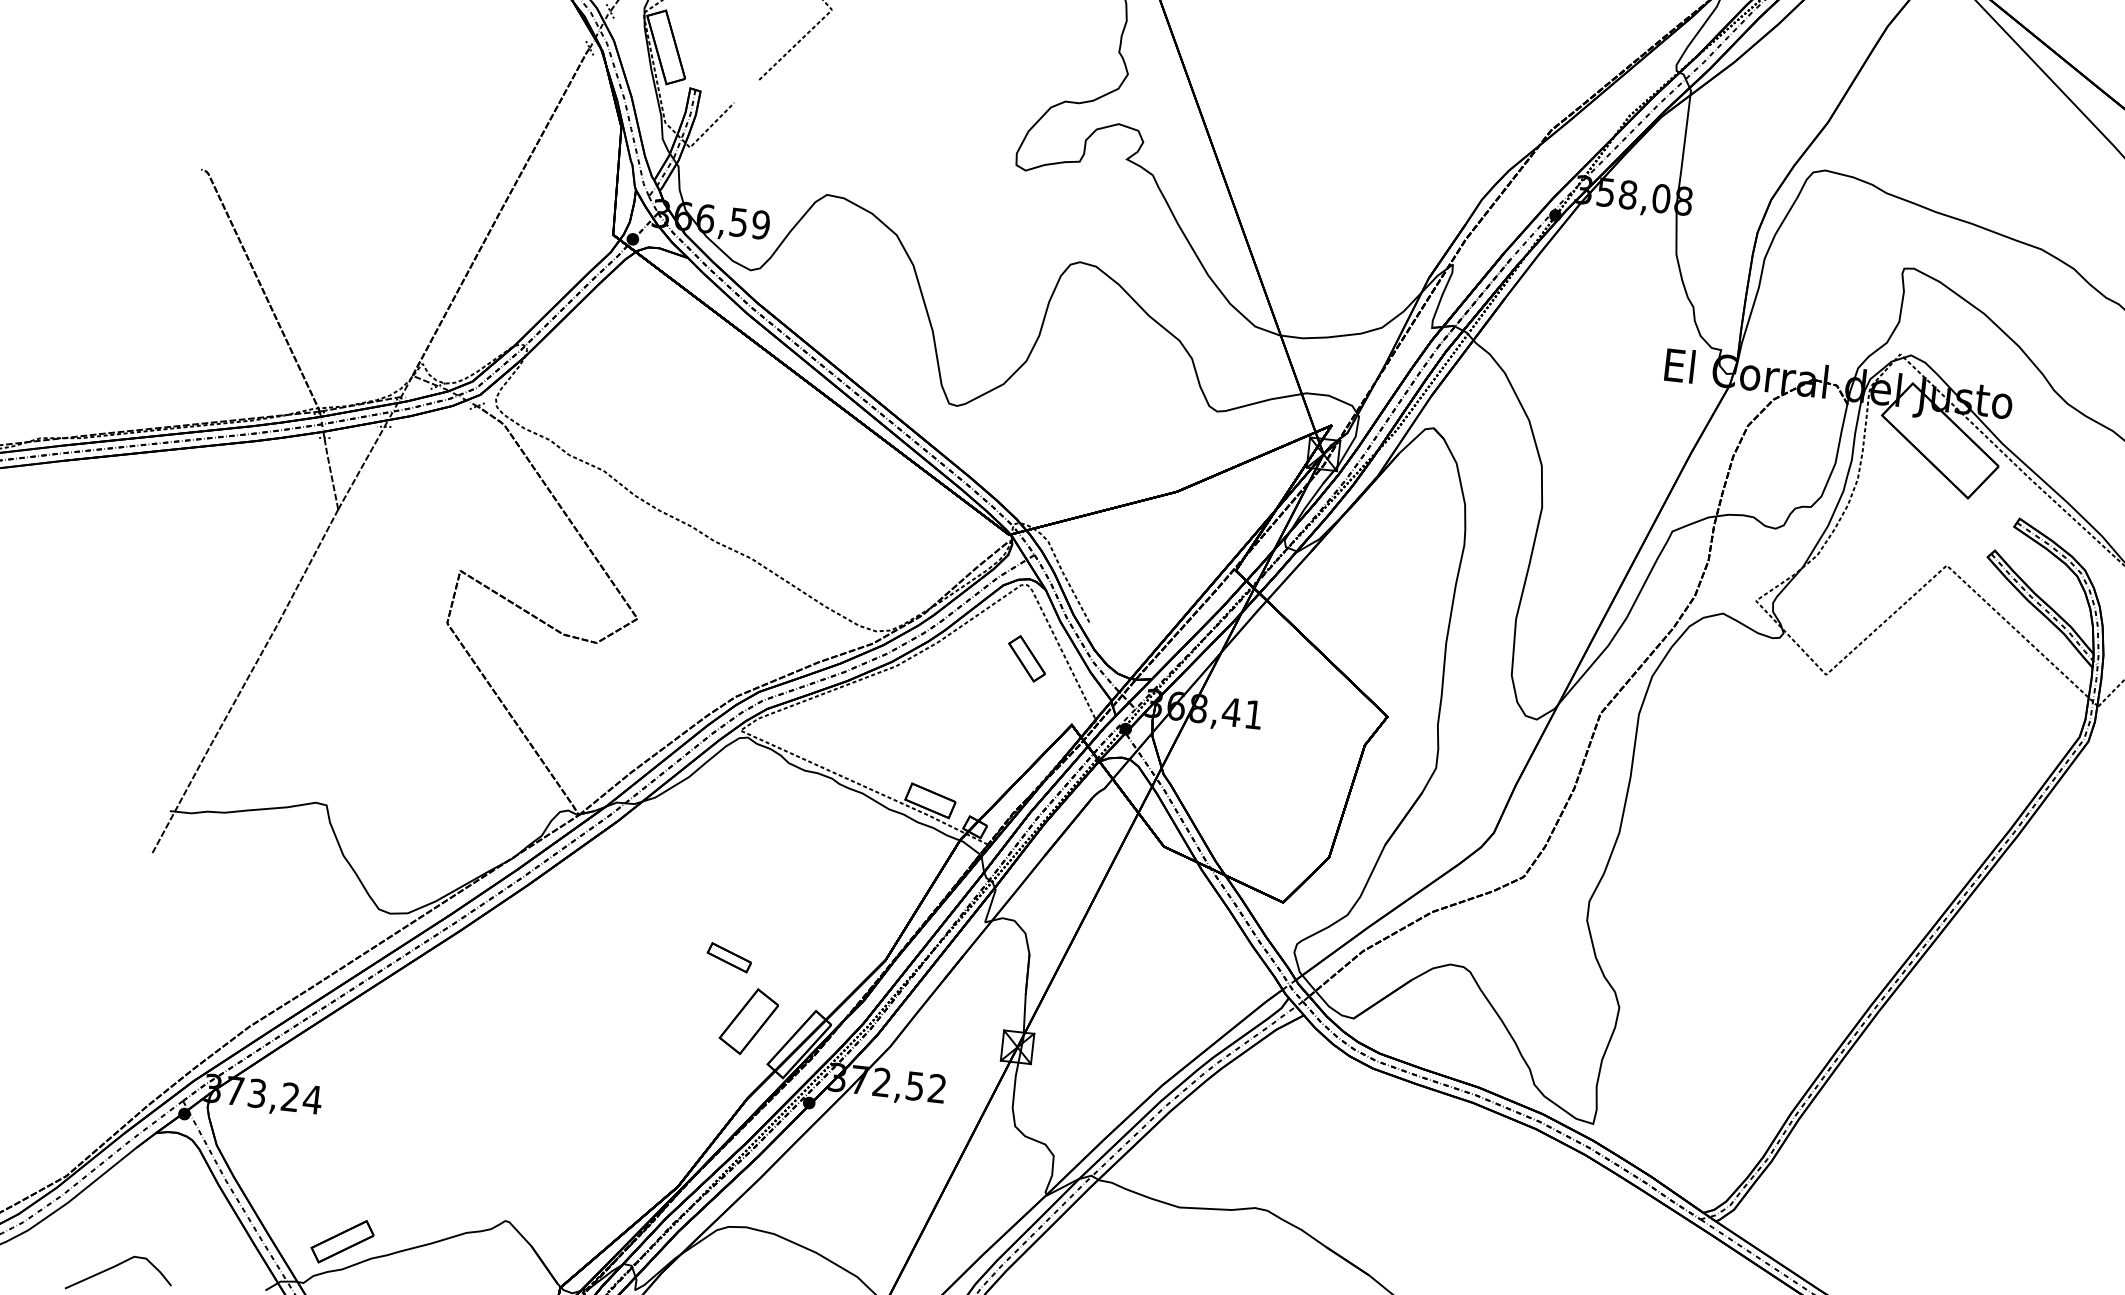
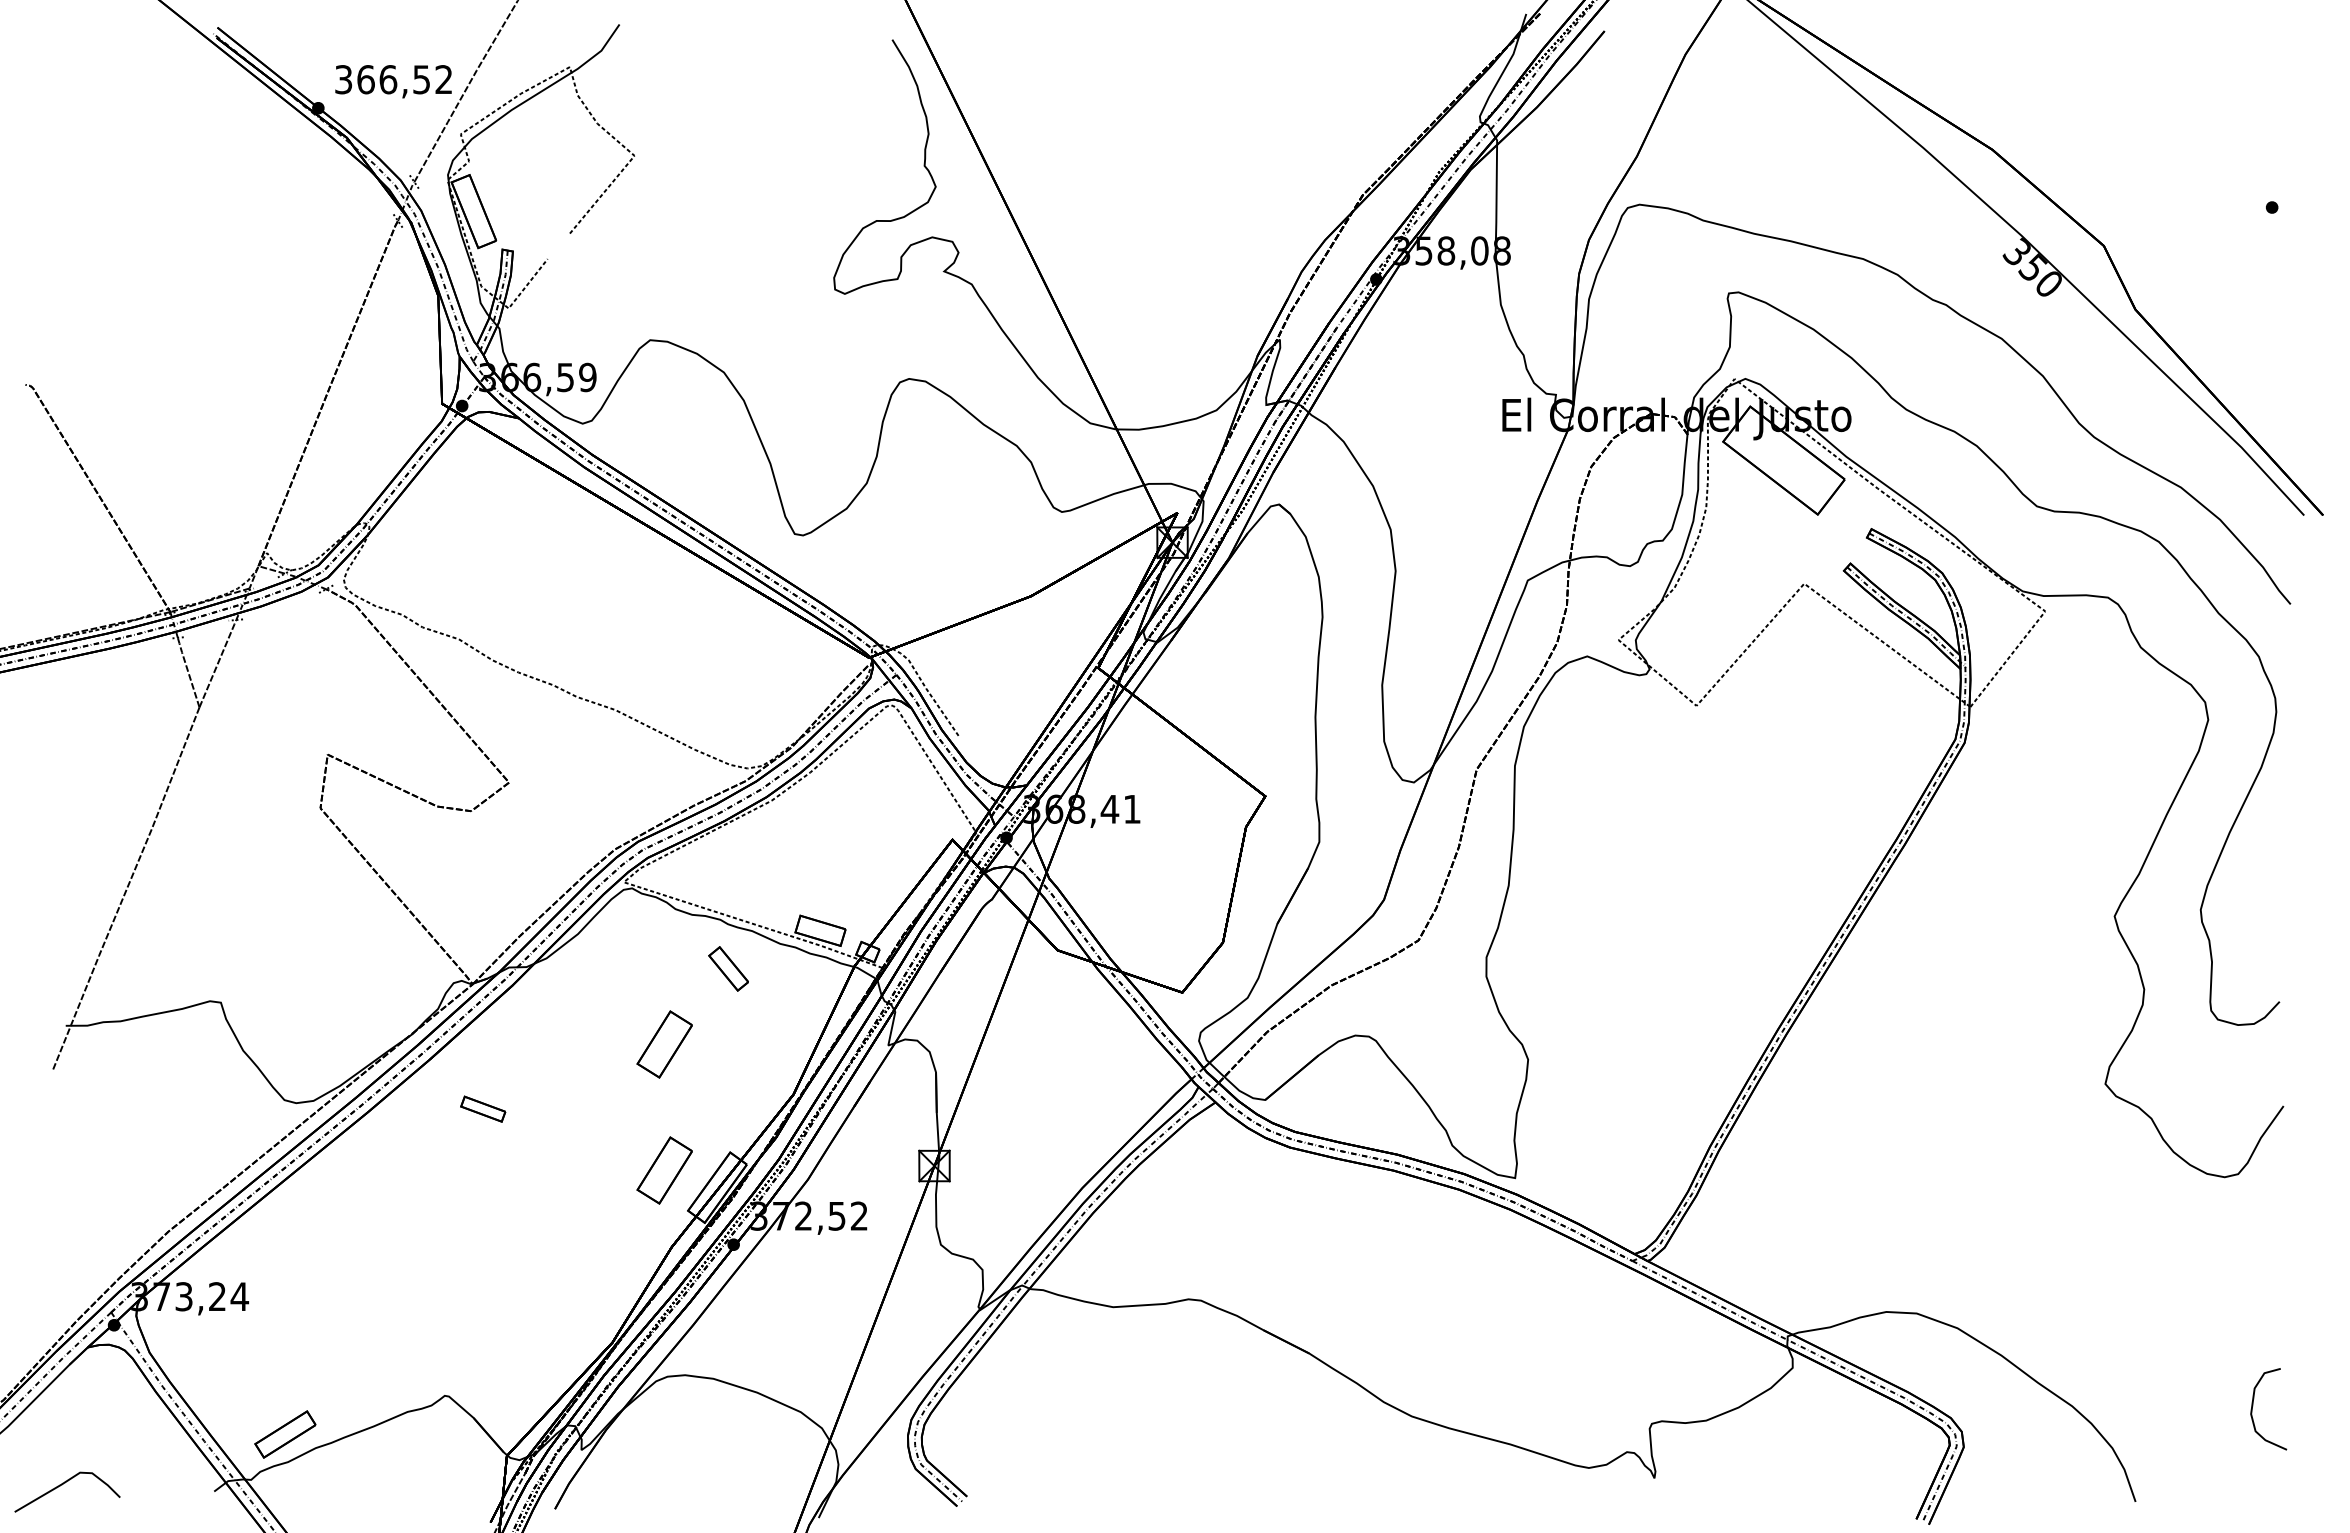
part: (1026, 658) -> (728, 968), moved
part: (762, 896) -> (664, 1044), added
part: (729, 957) -> (483, 1108), moved

